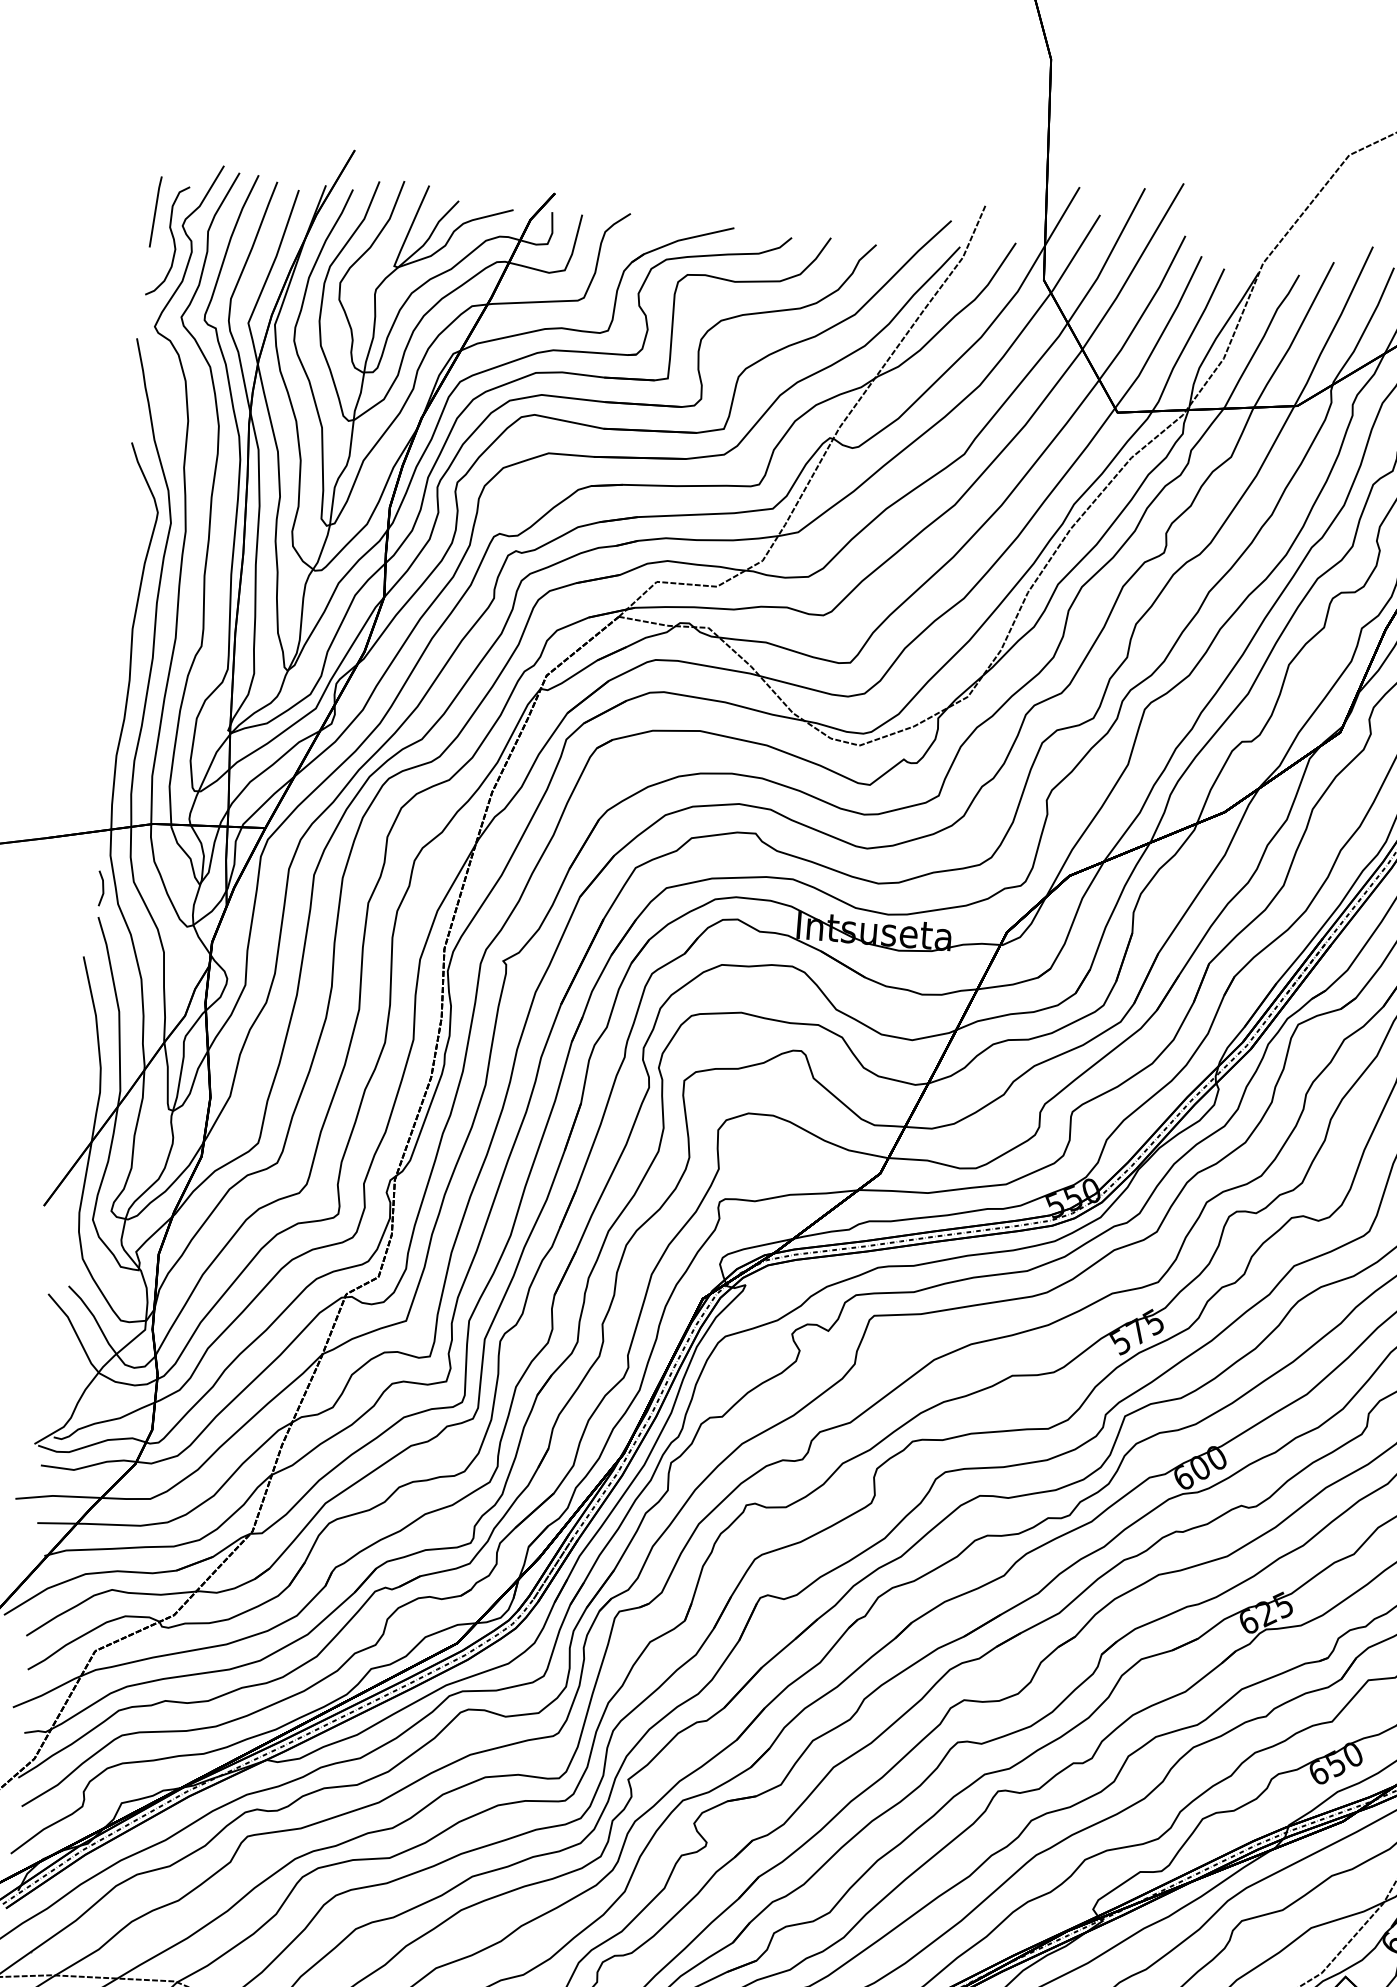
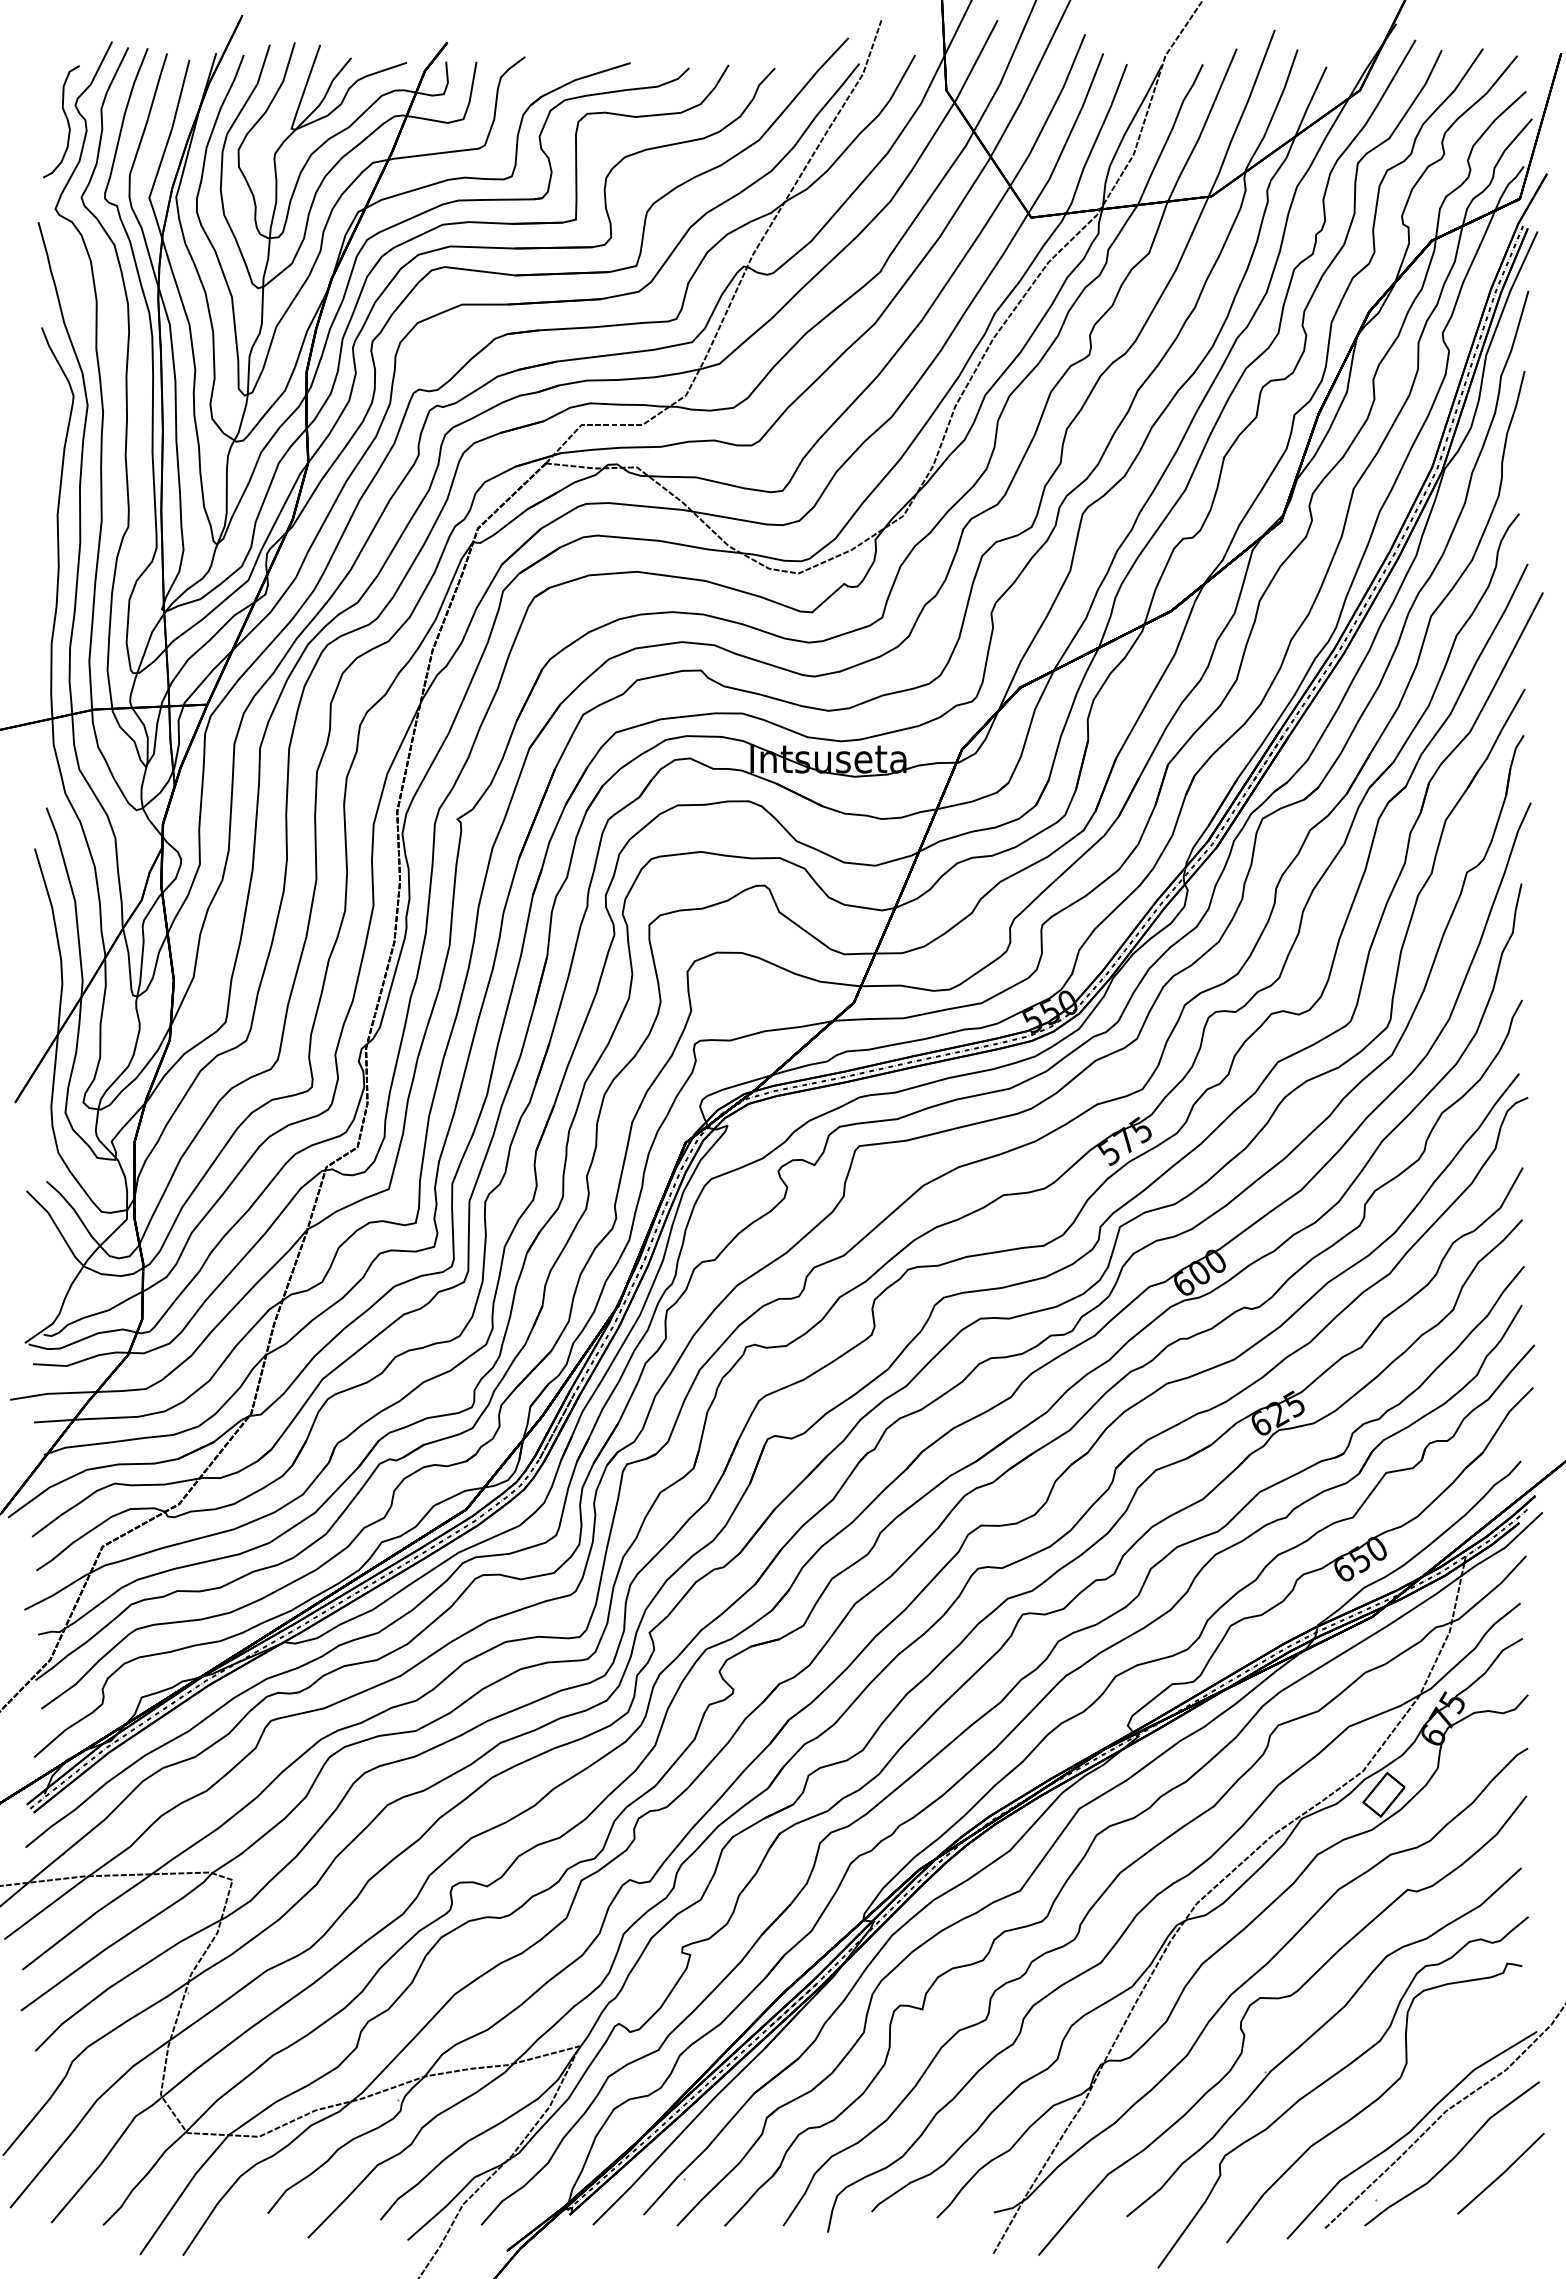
line: (156, 211) -> (47, 93), removed
line: (102, 888) -> (48, 778), removed

